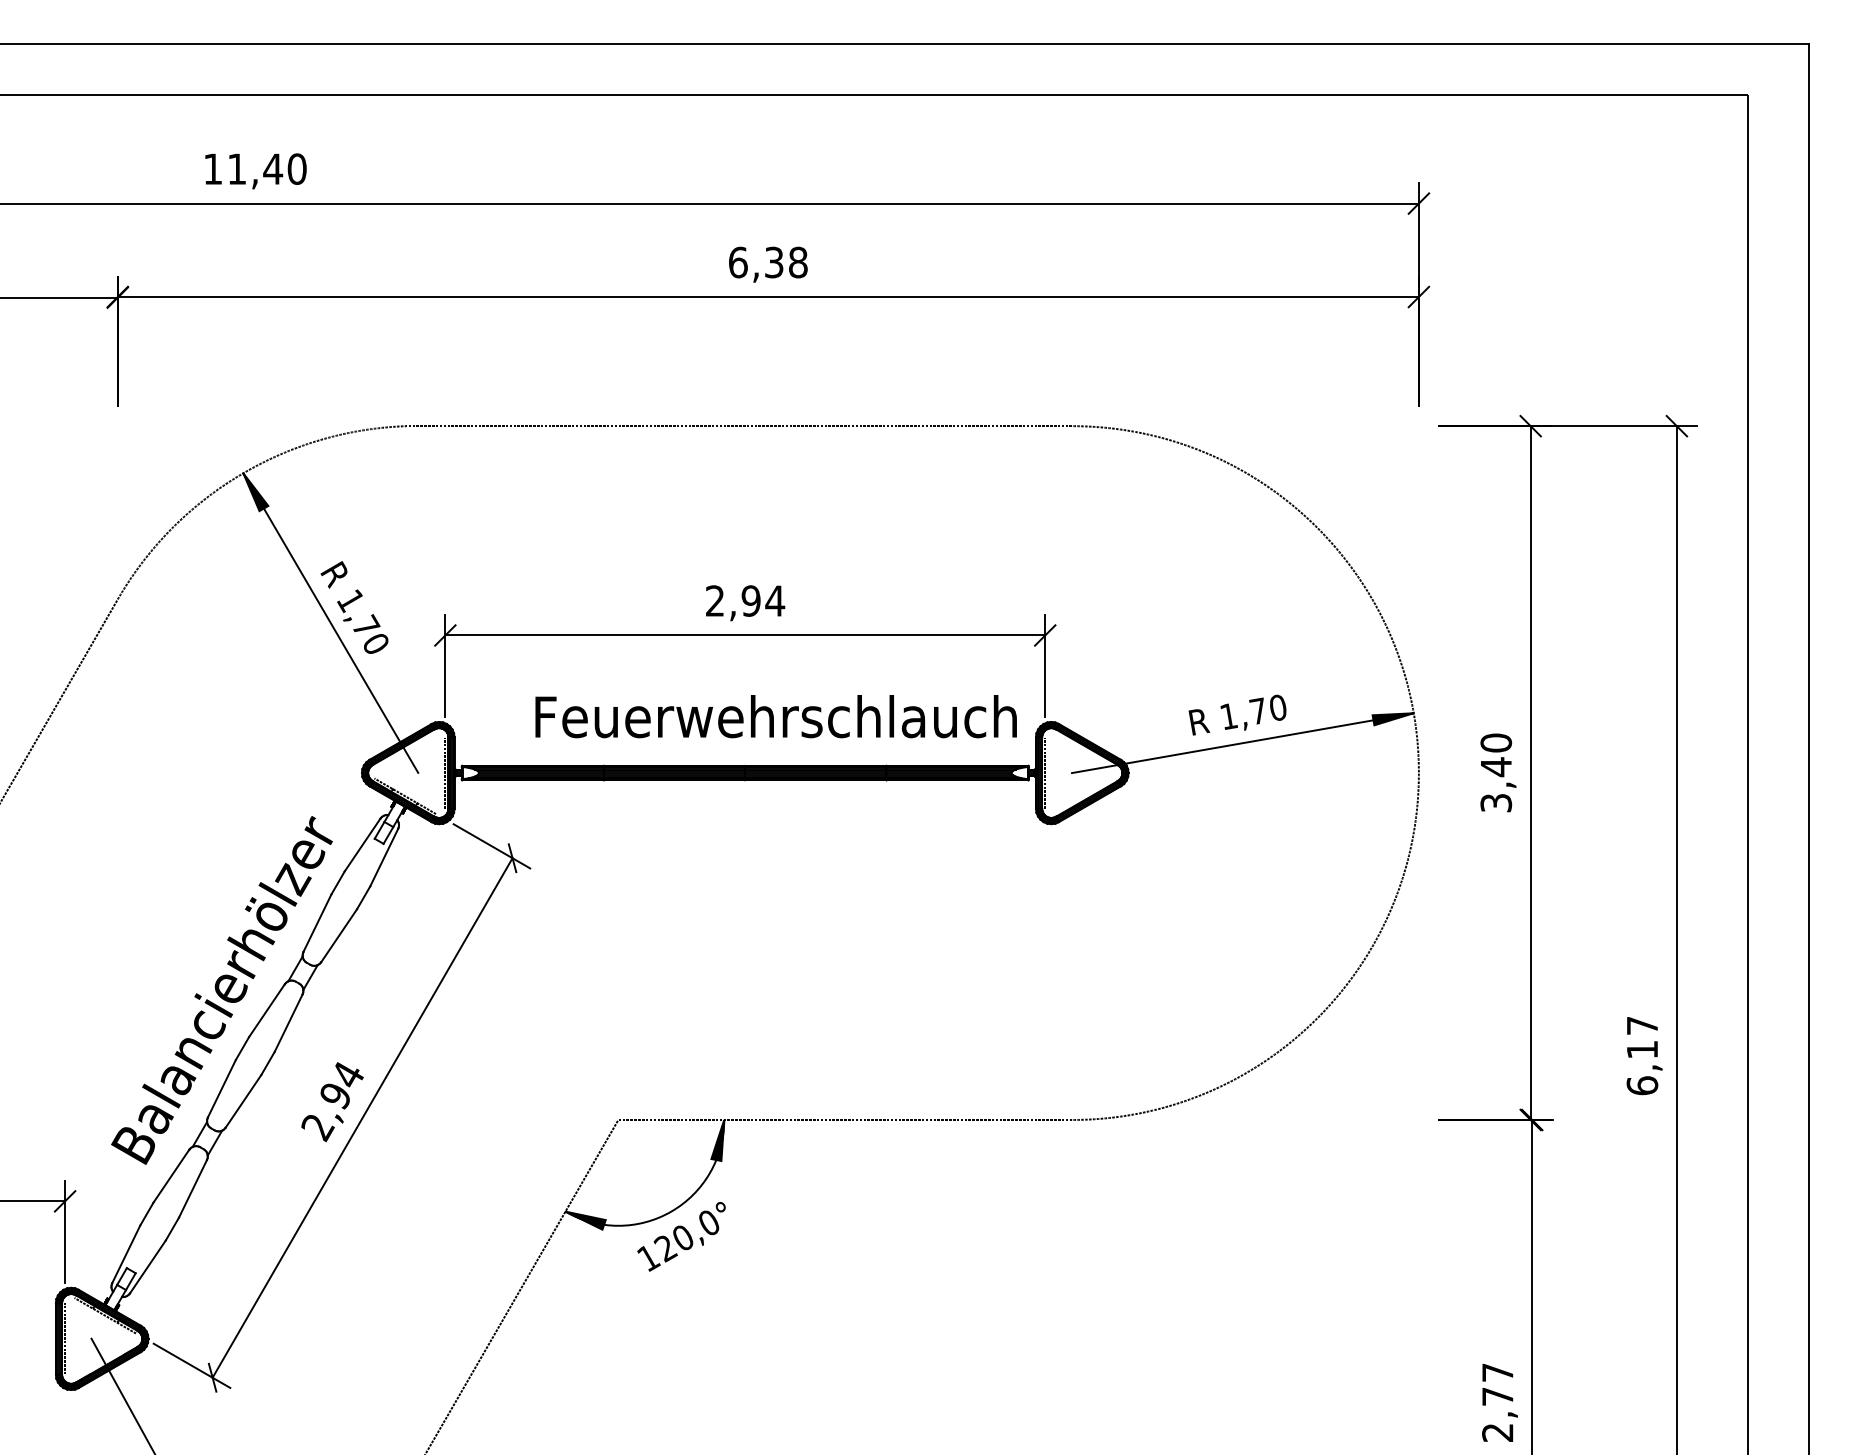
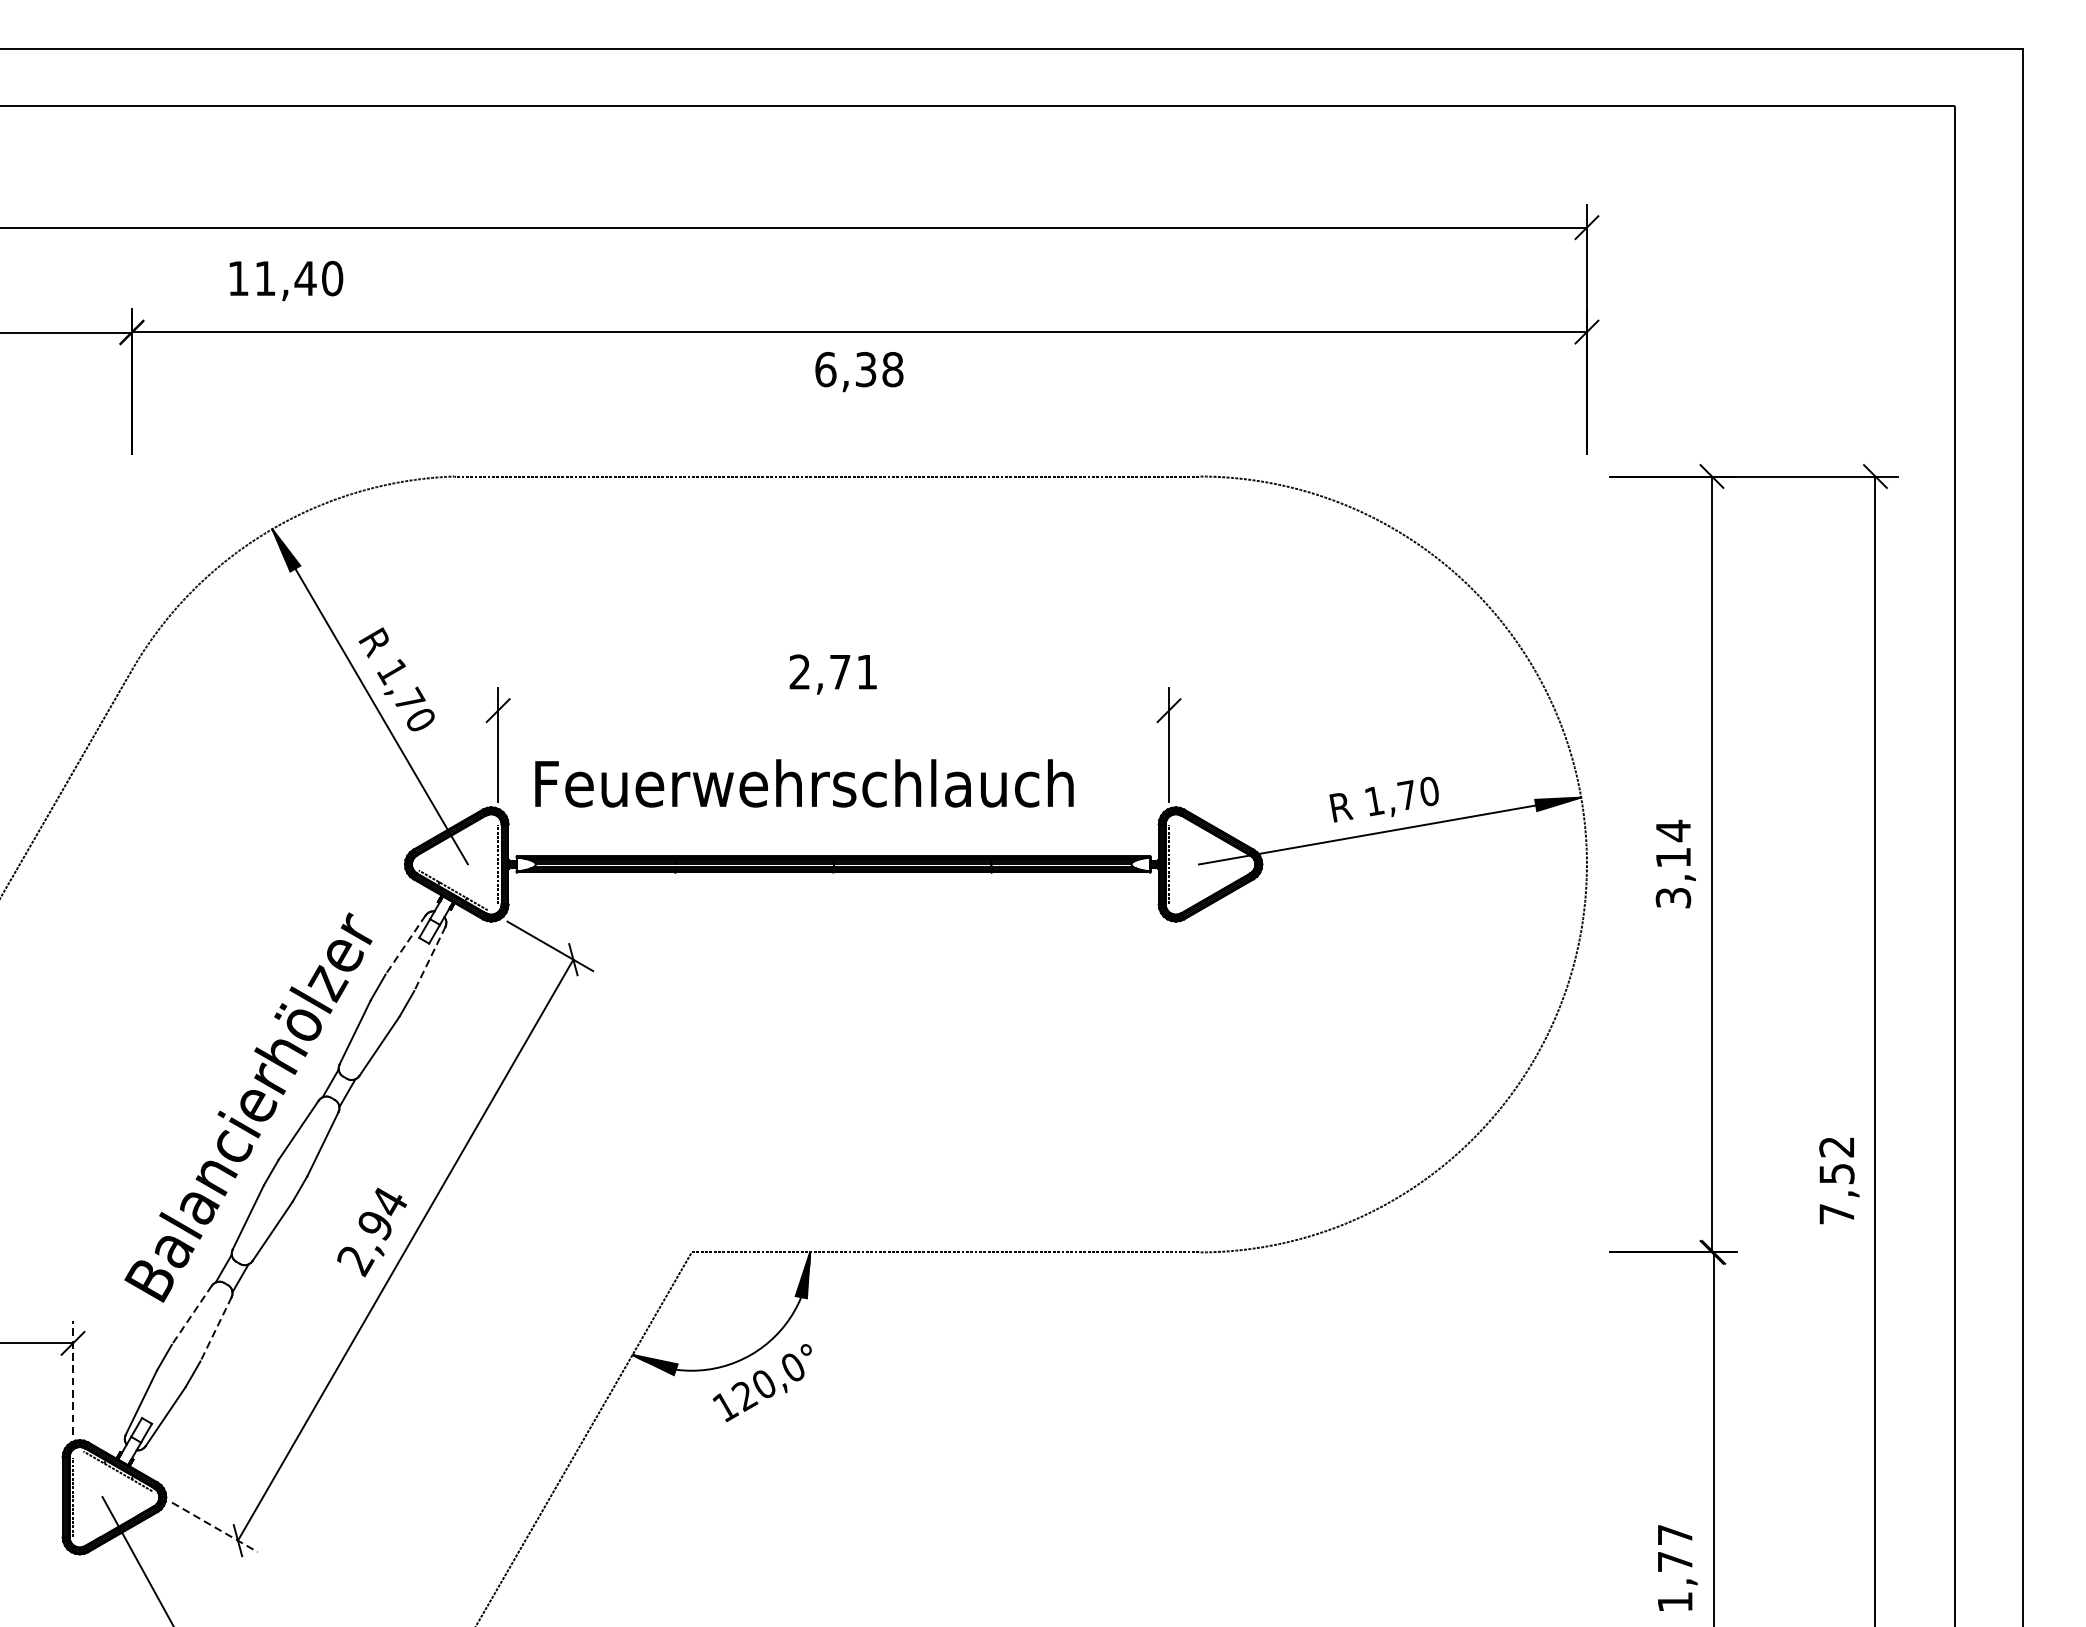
text: (255, 171) -> (285, 281), moved
text: (768, 264) -> (859, 371), moved
text: (763, 600) -> (854, 671), 2,94 -> 2,71
line: (745, 635) -> (833, 710), removed
text: (775, 716) -> (803, 783), moved
text: (1496, 755) -> (1673, 844), 3,40 -> 3,14
line: (362, 845) -> (405, 945), solid -> dashed
line: (384, 857) -> (430, 958), solid -> dashed
text: (1642, 1056) -> (1836, 1181), 6,17 -> 7,52
line: (171, 1176) -> (191, 1315), solid -> dashed
line: (193, 1188) -> (216, 1329), solid -> dashed
line: (65, 1231) -> (73, 1377), solid -> dashed
line: (192, 1366) -> (215, 1528), solid -> dashed
text: (1497, 1432) -> (1674, 1601), 2,77 -> 1,77

